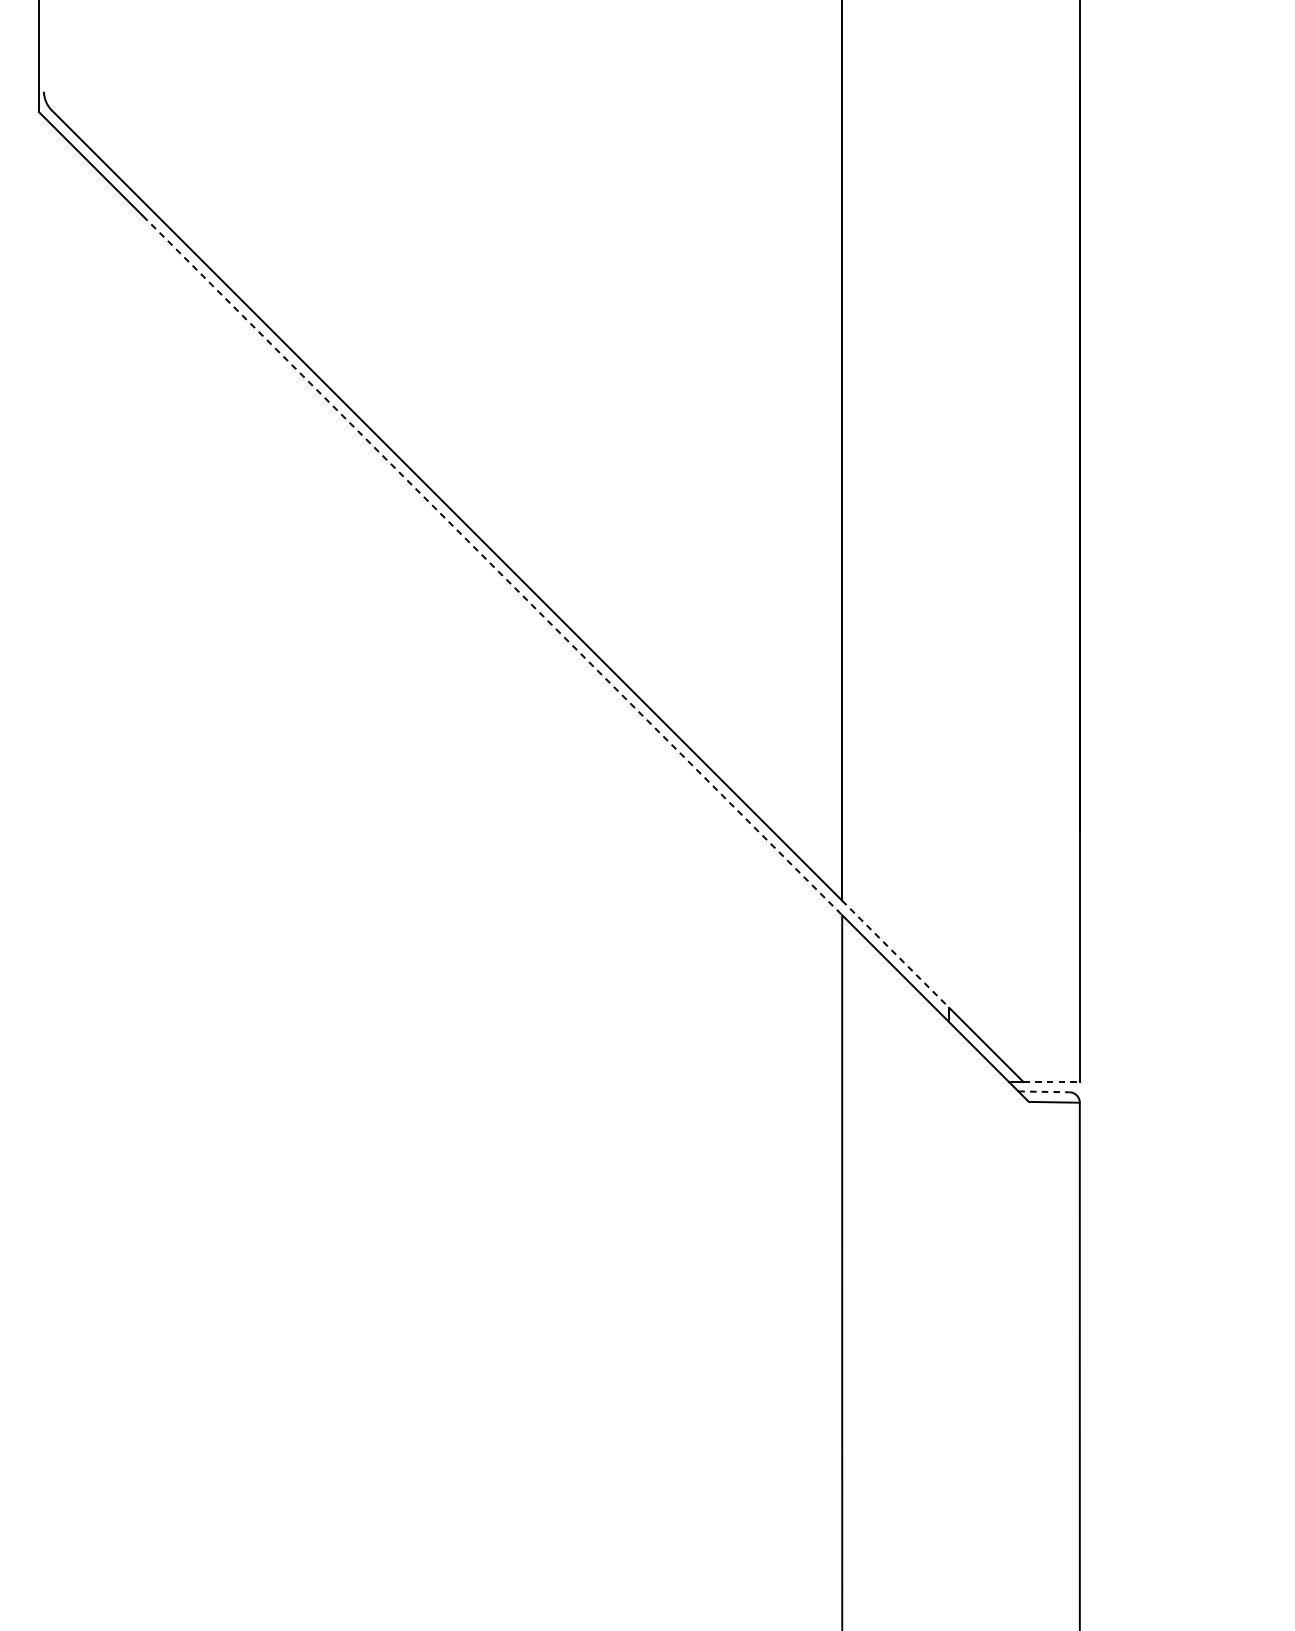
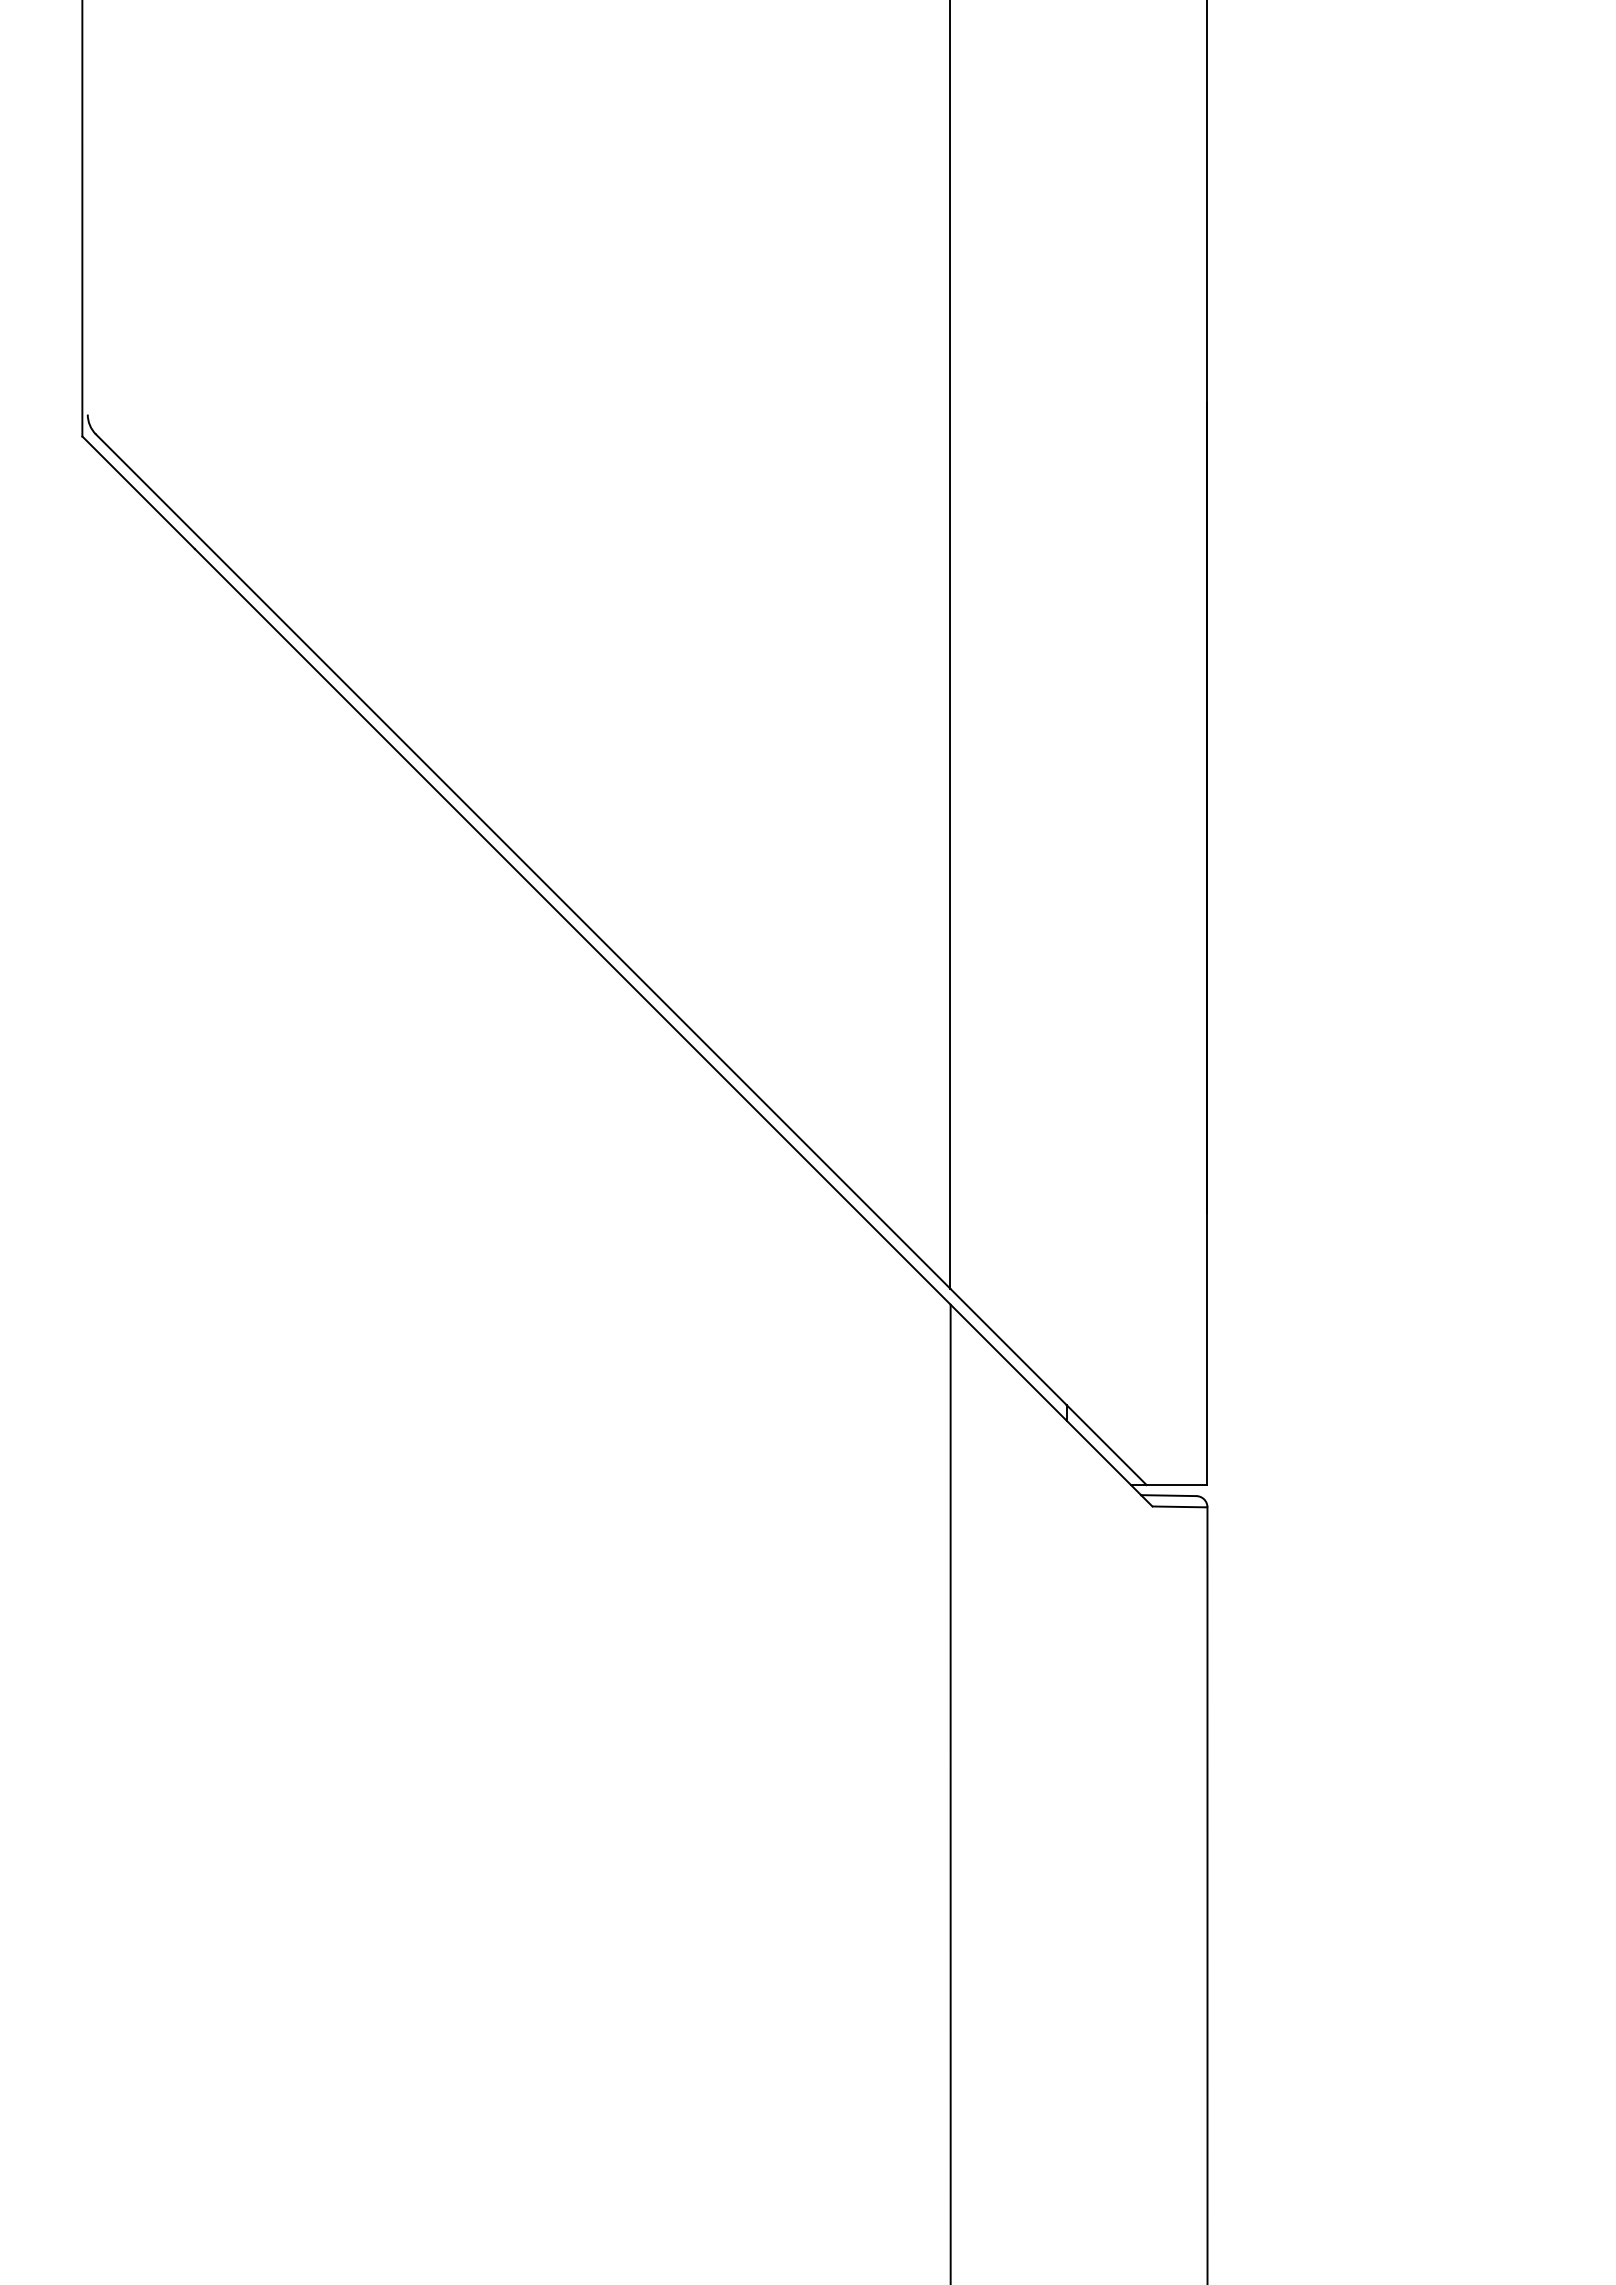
line: (493, 566) -> (573, 927), dashed -> solid
line: (895, 954) -> (1008, 1347), dashed -> solid
line: (1052, 1082) -> (1177, 1485), dashed -> solid
line: (1043, 1091) -> (1168, 1495), dashed -> solid

